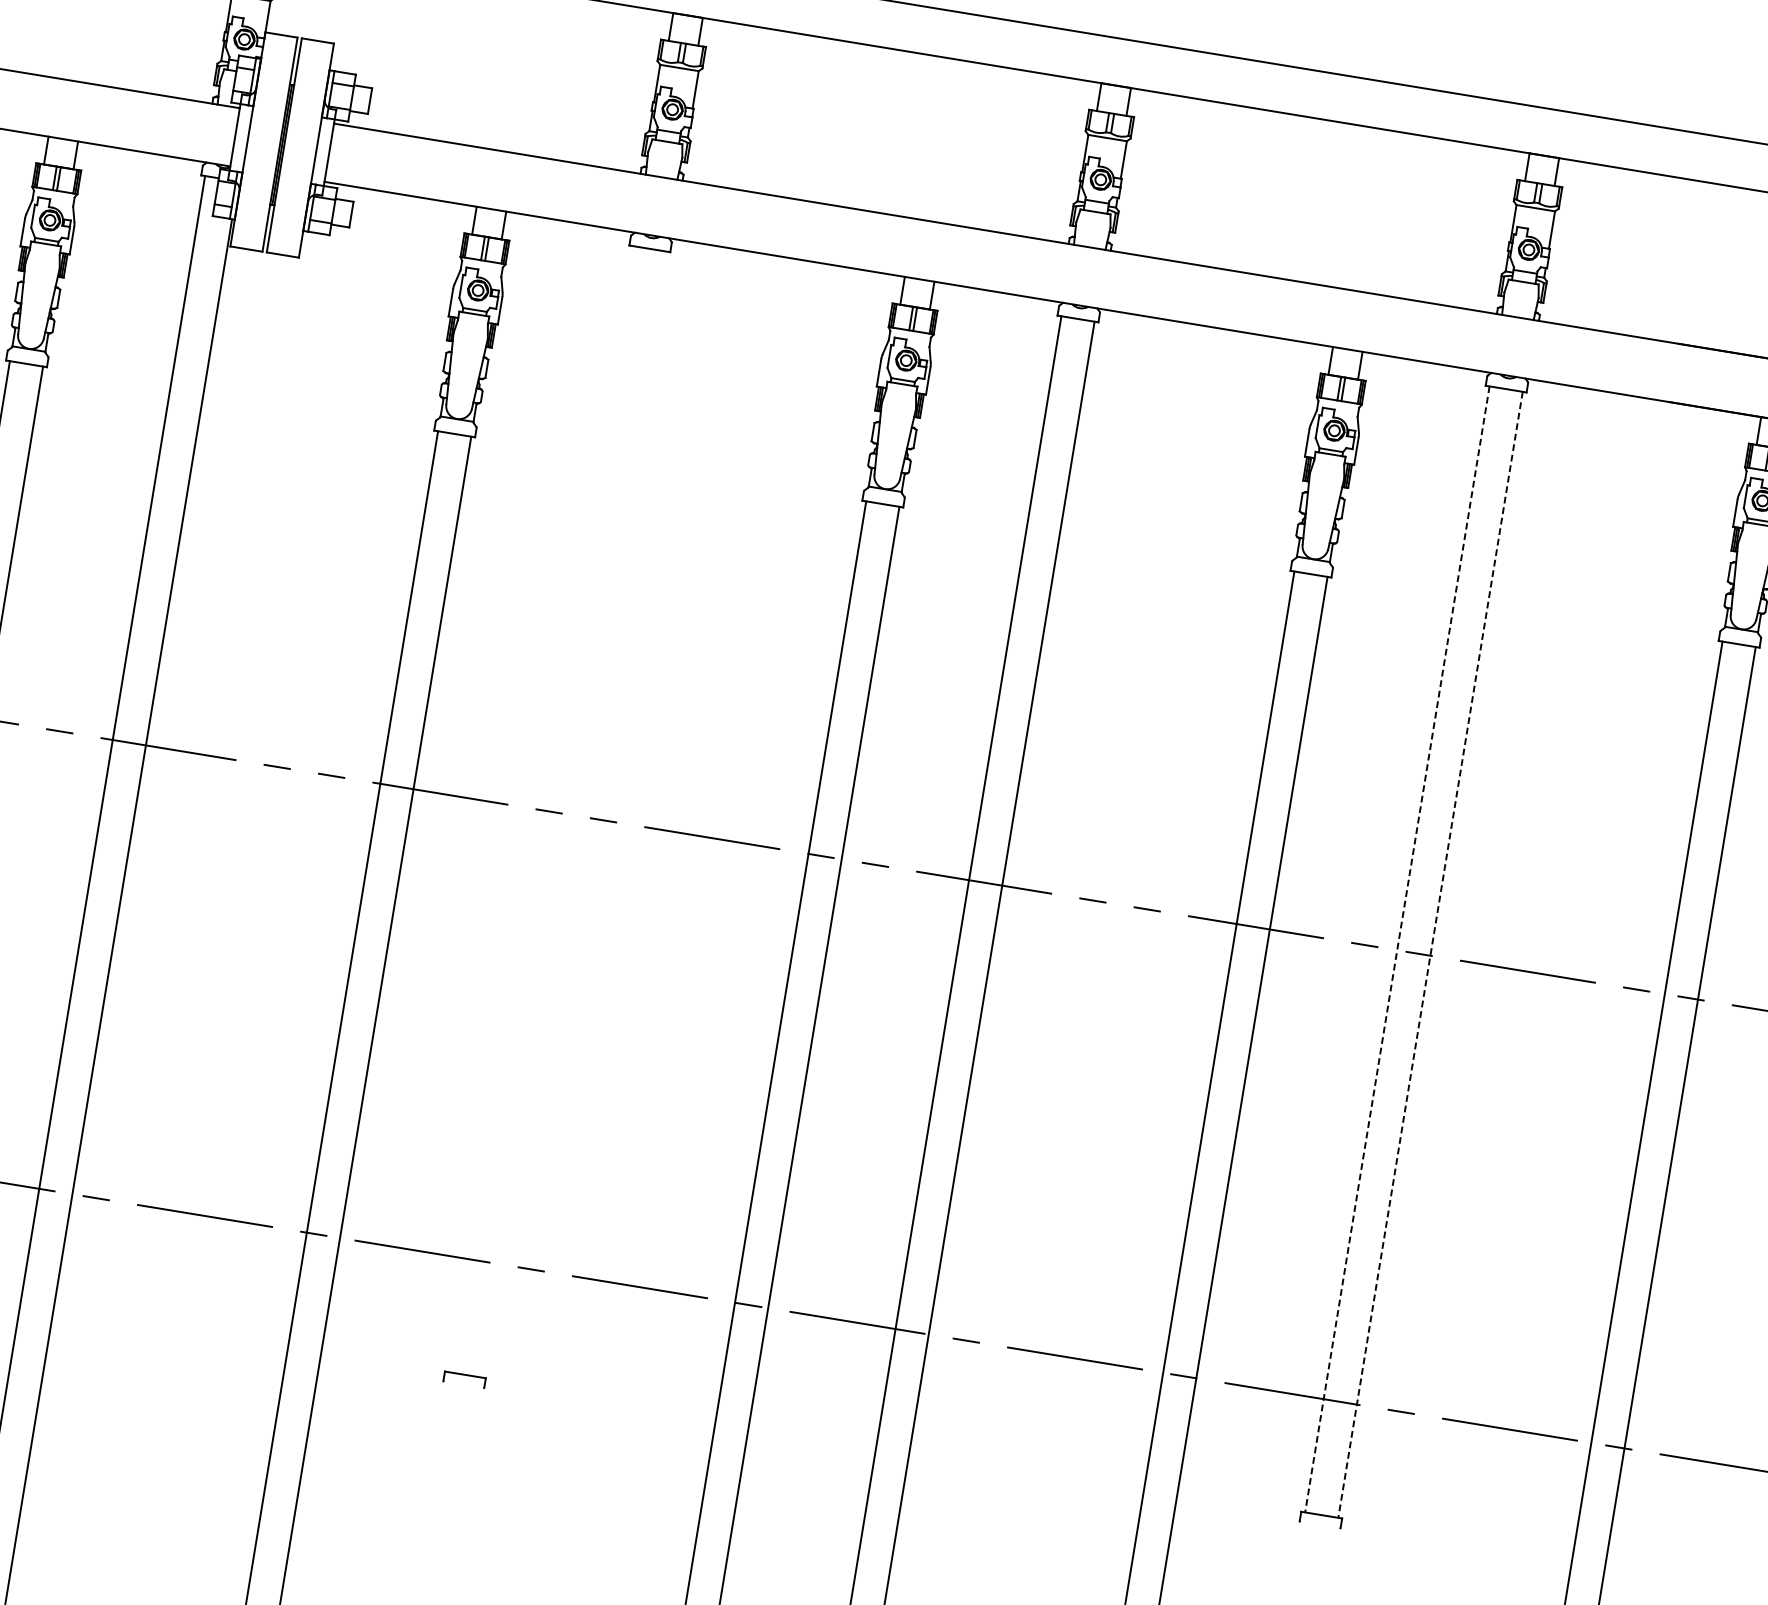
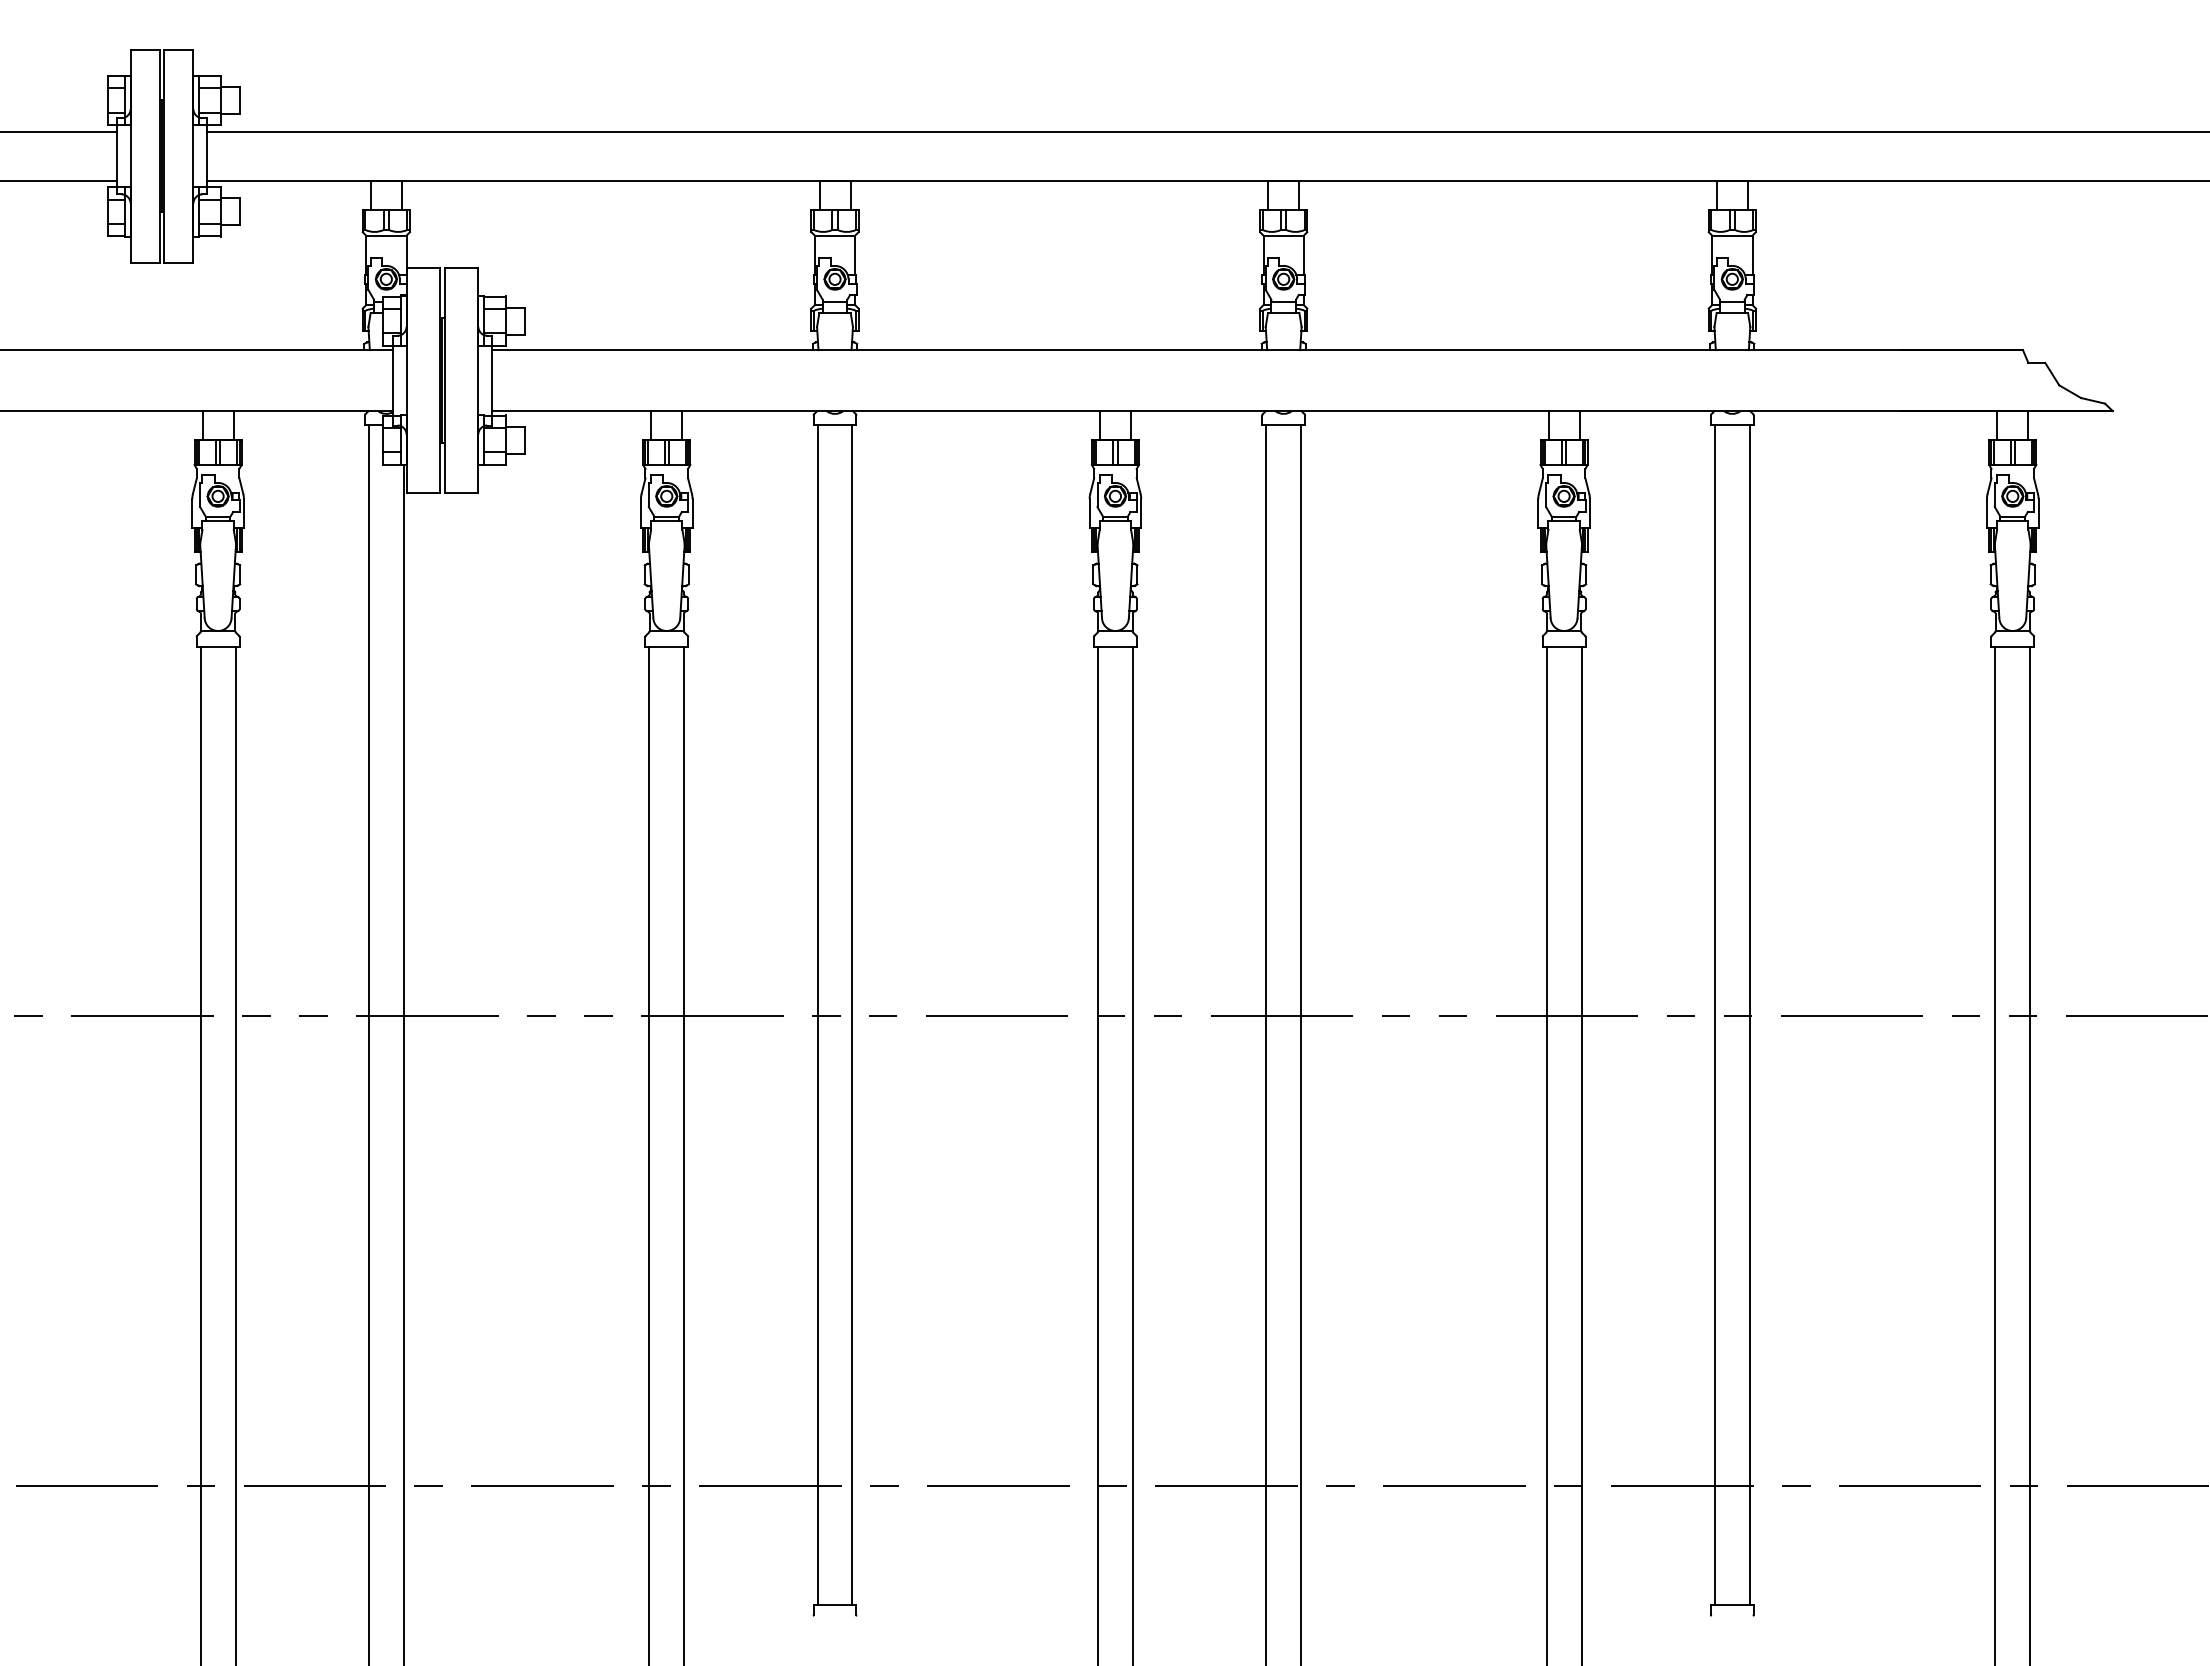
line: (540, 809) -> (817, 1015), added
line: (574, 814) -> (852, 1015), added
line: (1396, 949) -> (1714, 1015), dashed -> solid
line: (1430, 955) -> (1749, 1015), dashed -> solid

